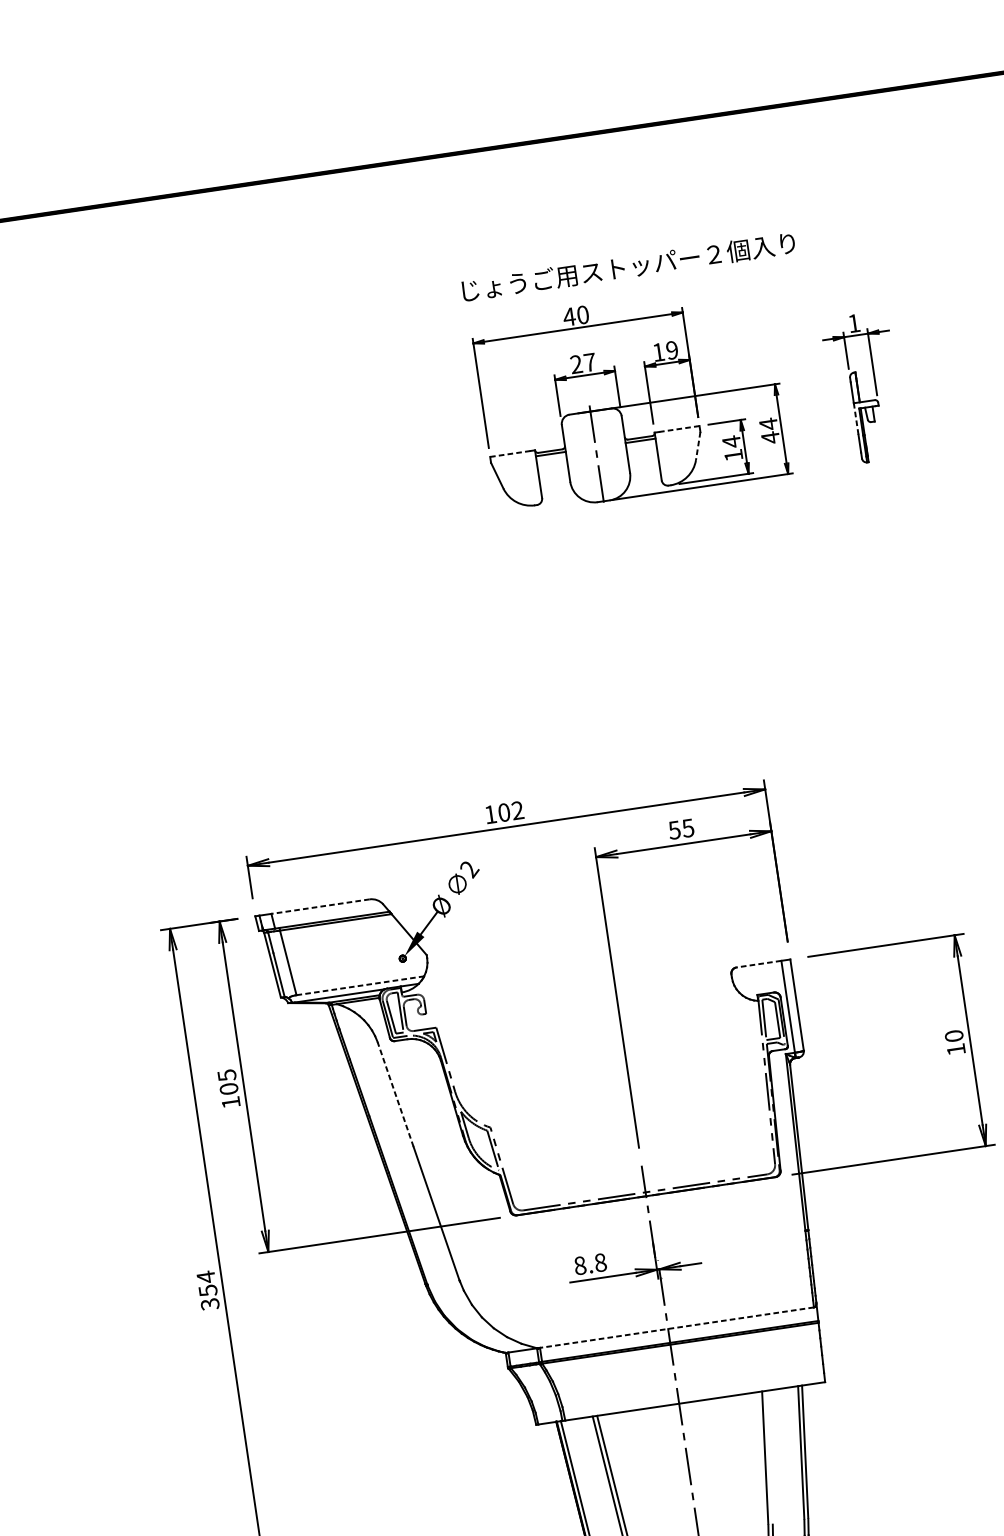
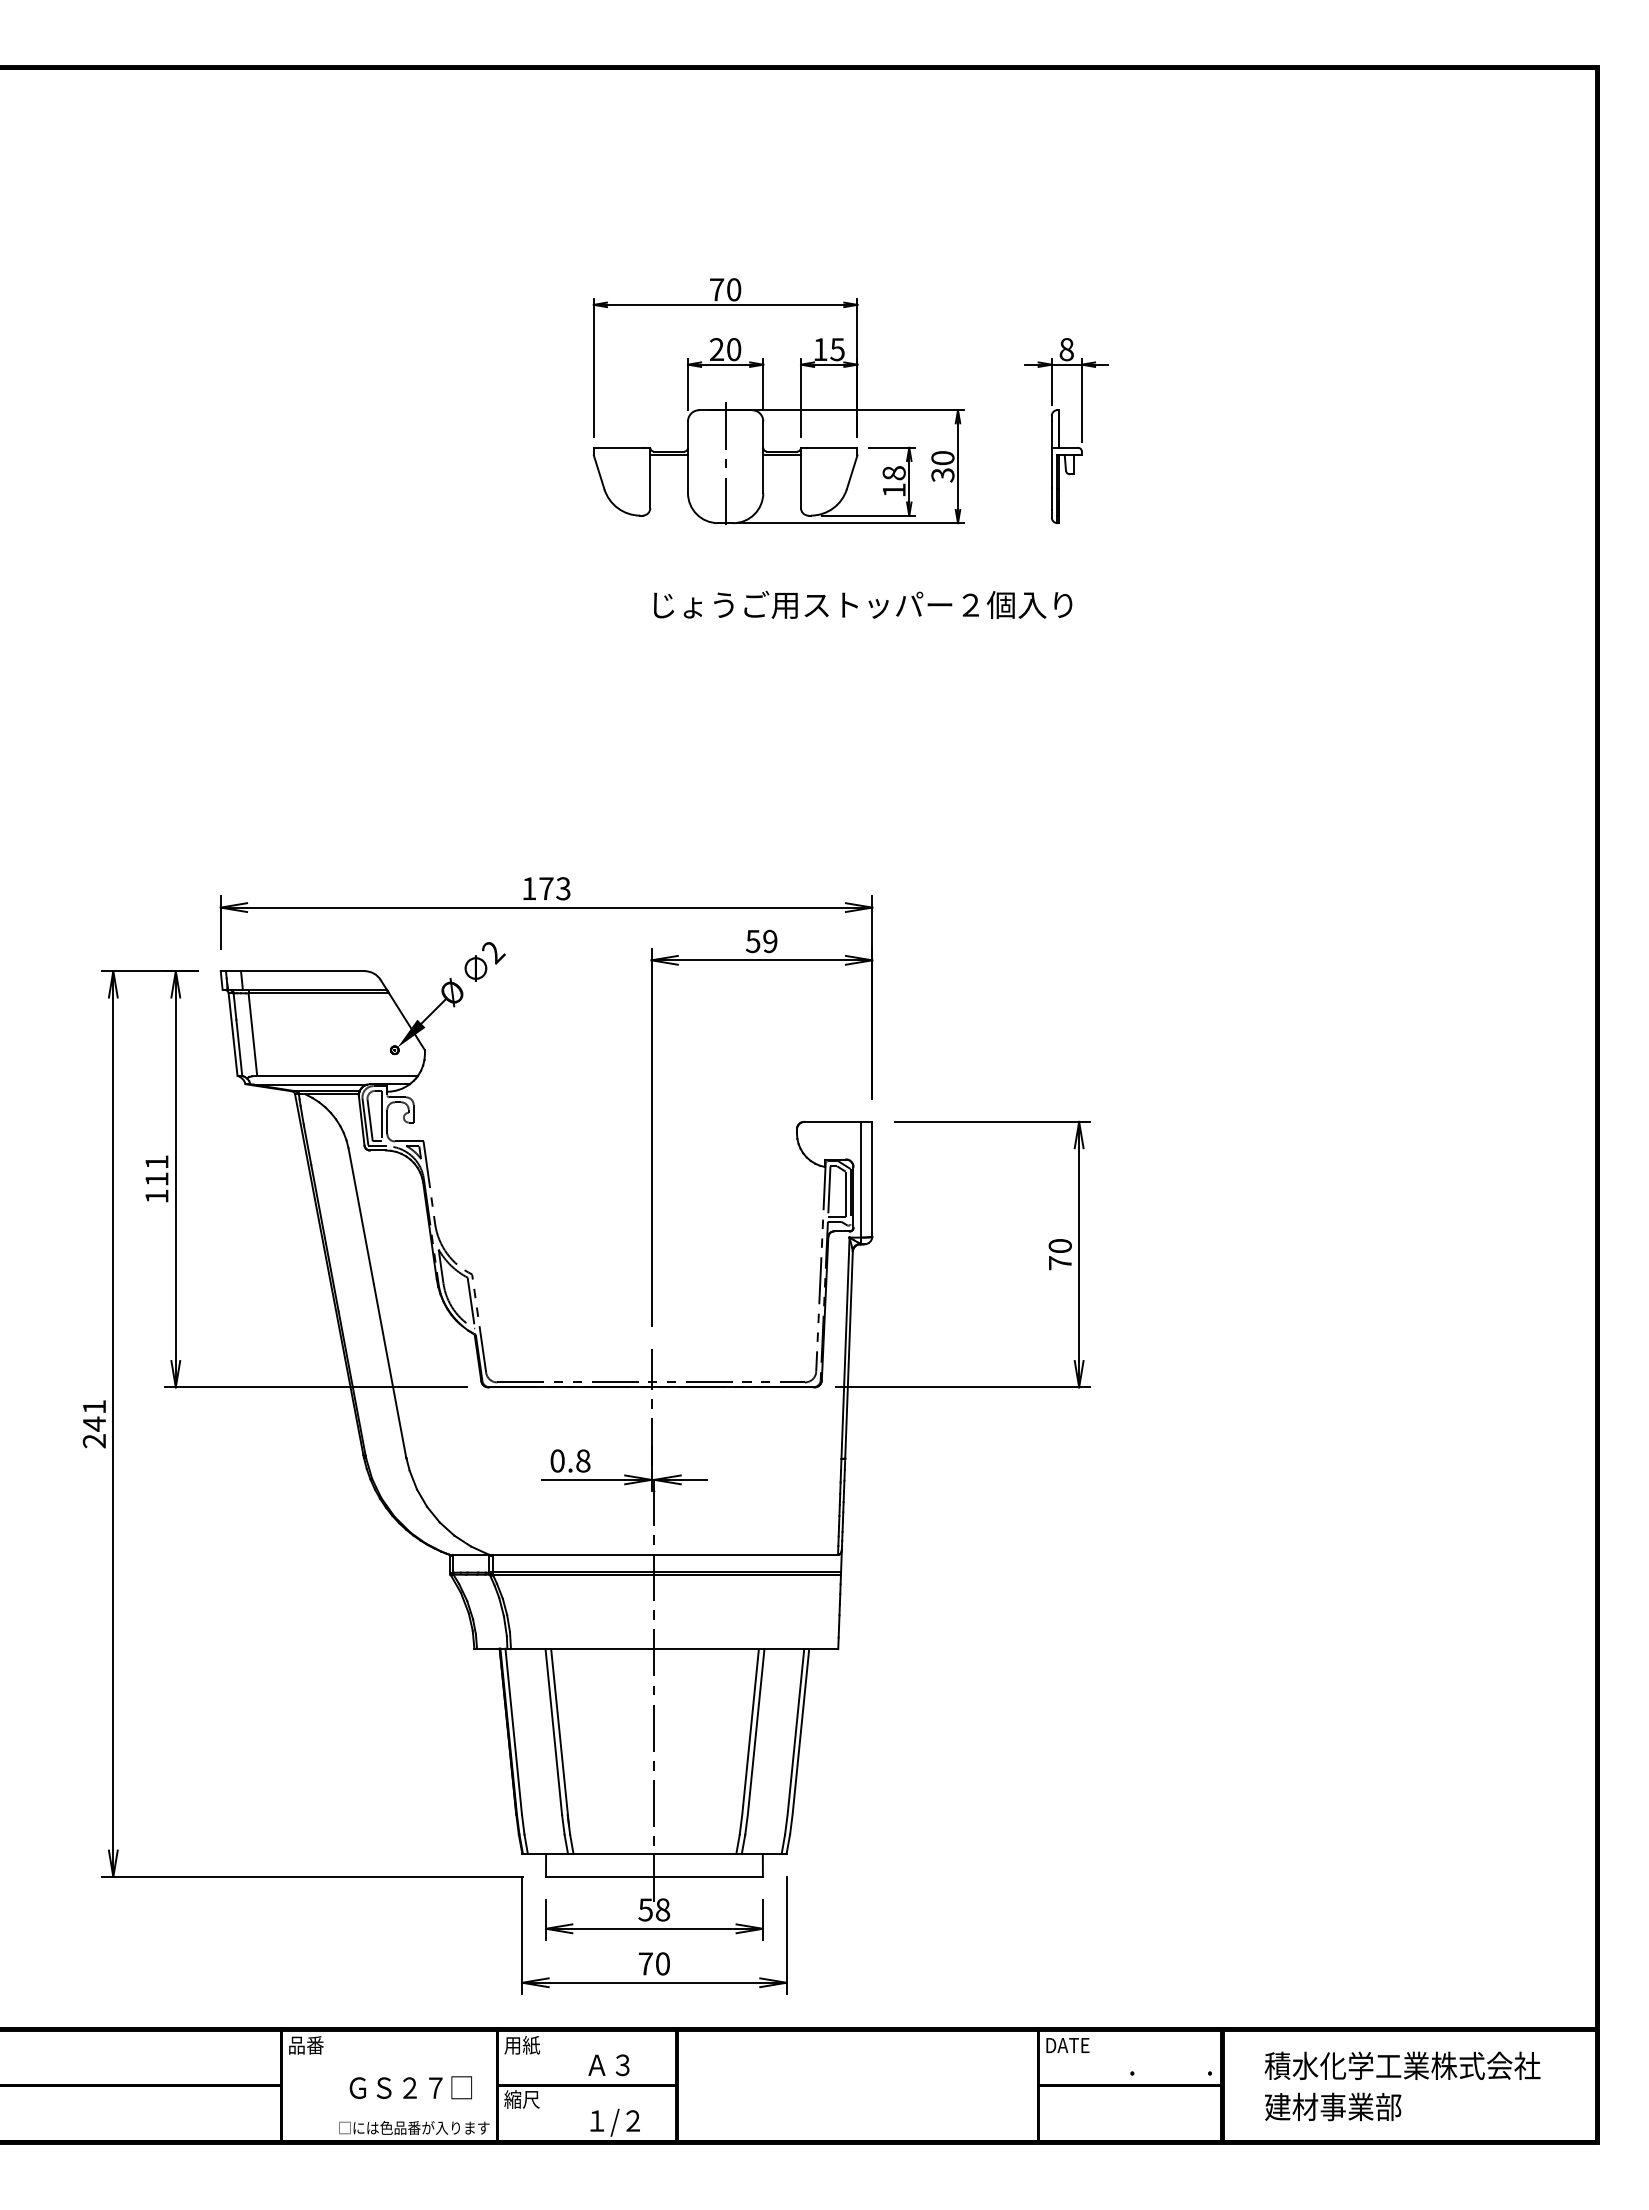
text: (628, 266) -> (863, 604), moved
text: (569, 316) -> (716, 289), 40 -> 70
text: (854, 323) -> (1066, 349), 1 -> 8
text: (672, 350) -> (837, 349), 19 -> 15
text: (590, 362) -> (734, 349), 27 -> 20
line: (855, 418) -> (1051, 467), dashed -> solid
line: (678, 428) -> (831, 447), dashed -> solid
text: (769, 430) -> (942, 466), 44 -> 30
text: (731, 442) -> (893, 473), 14 -> 18
line: (698, 446) -> (852, 472), dashed -> solid
line: (509, 453) -> (618, 447), dashed -> solid
text: (510, 811) -> (554, 888), 102 -> 173
text: (688, 827) -> (770, 940), 55 -> 59
line: (320, 906) -> (302, 971), dashed -> solid
line: (758, 963) -> (832, 1121), dashed -> solid
line: (361, 985) -> (338, 1075), dashed -> solid
text: (956, 1049) -> (1060, 1263), 10 -> 70
text: (227, 1082) -> (156, 1170), 105 -> 111
line: (395, 1093) -> (361, 1215), dashed -> solid
text: (580, 1265) -> (557, 1460), 8.8 -> 0.8
text: (208, 1290) -> (94, 1423), 354 -> 241
line: (676, 1327) -> (665, 1554), dashed -> solid
line: (769, 1457) -> (755, 1731), added

